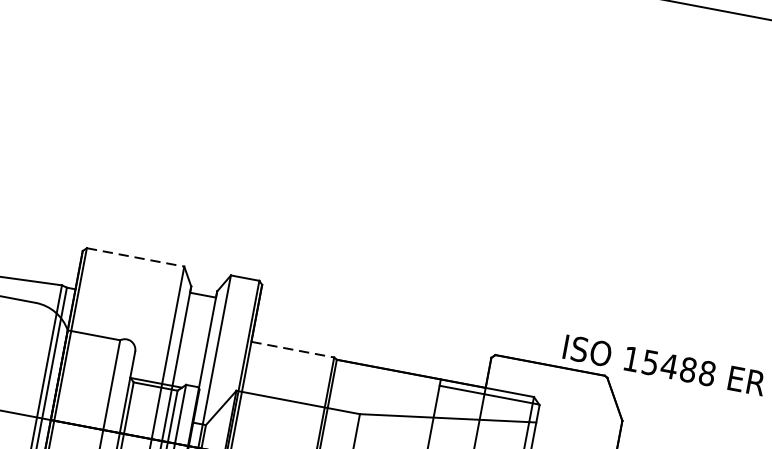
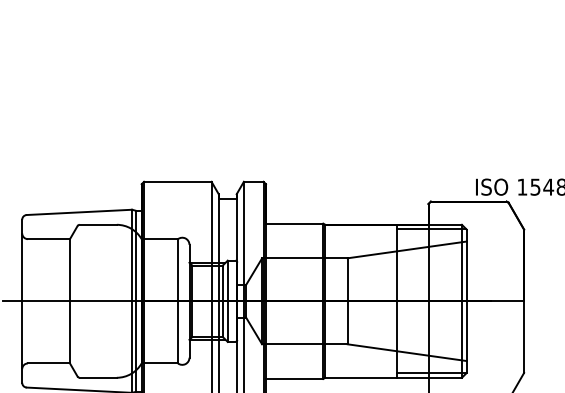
line: (135, 256) -> (177, 181), dashed -> solid
line: (292, 349) -> (294, 223), dashed -> solid

